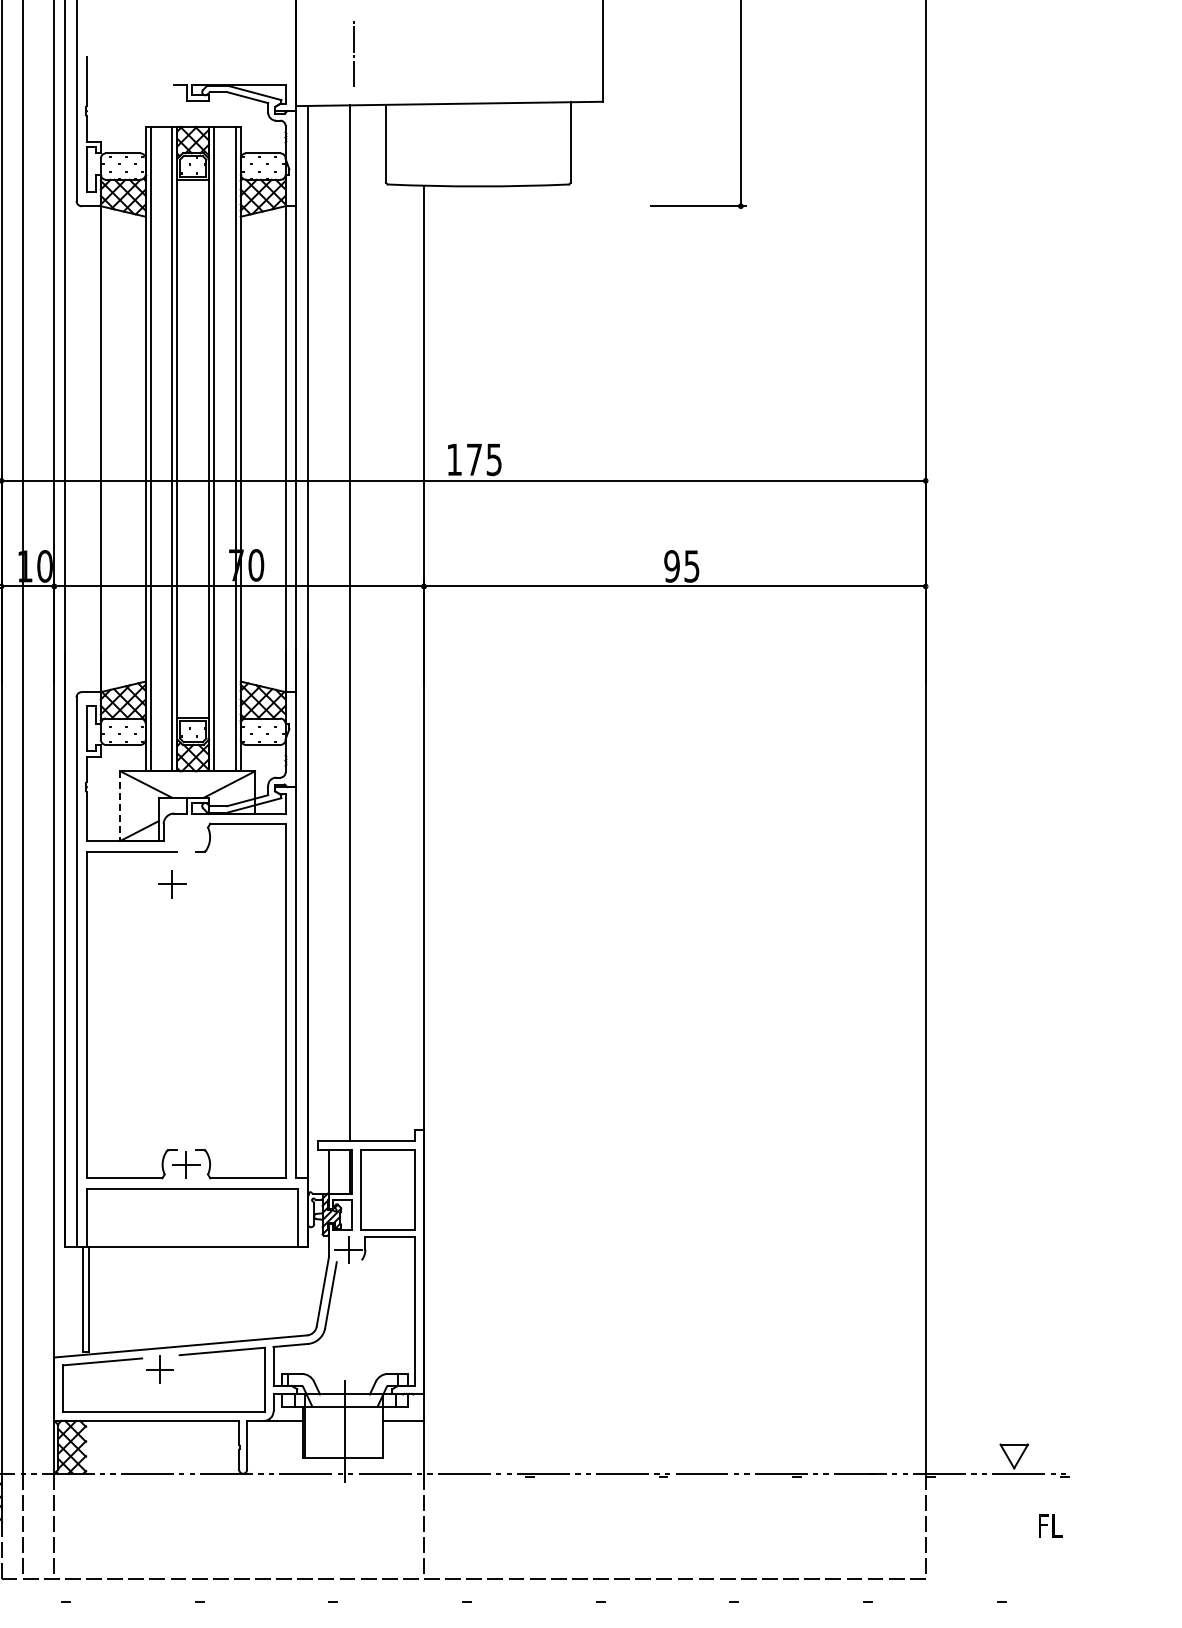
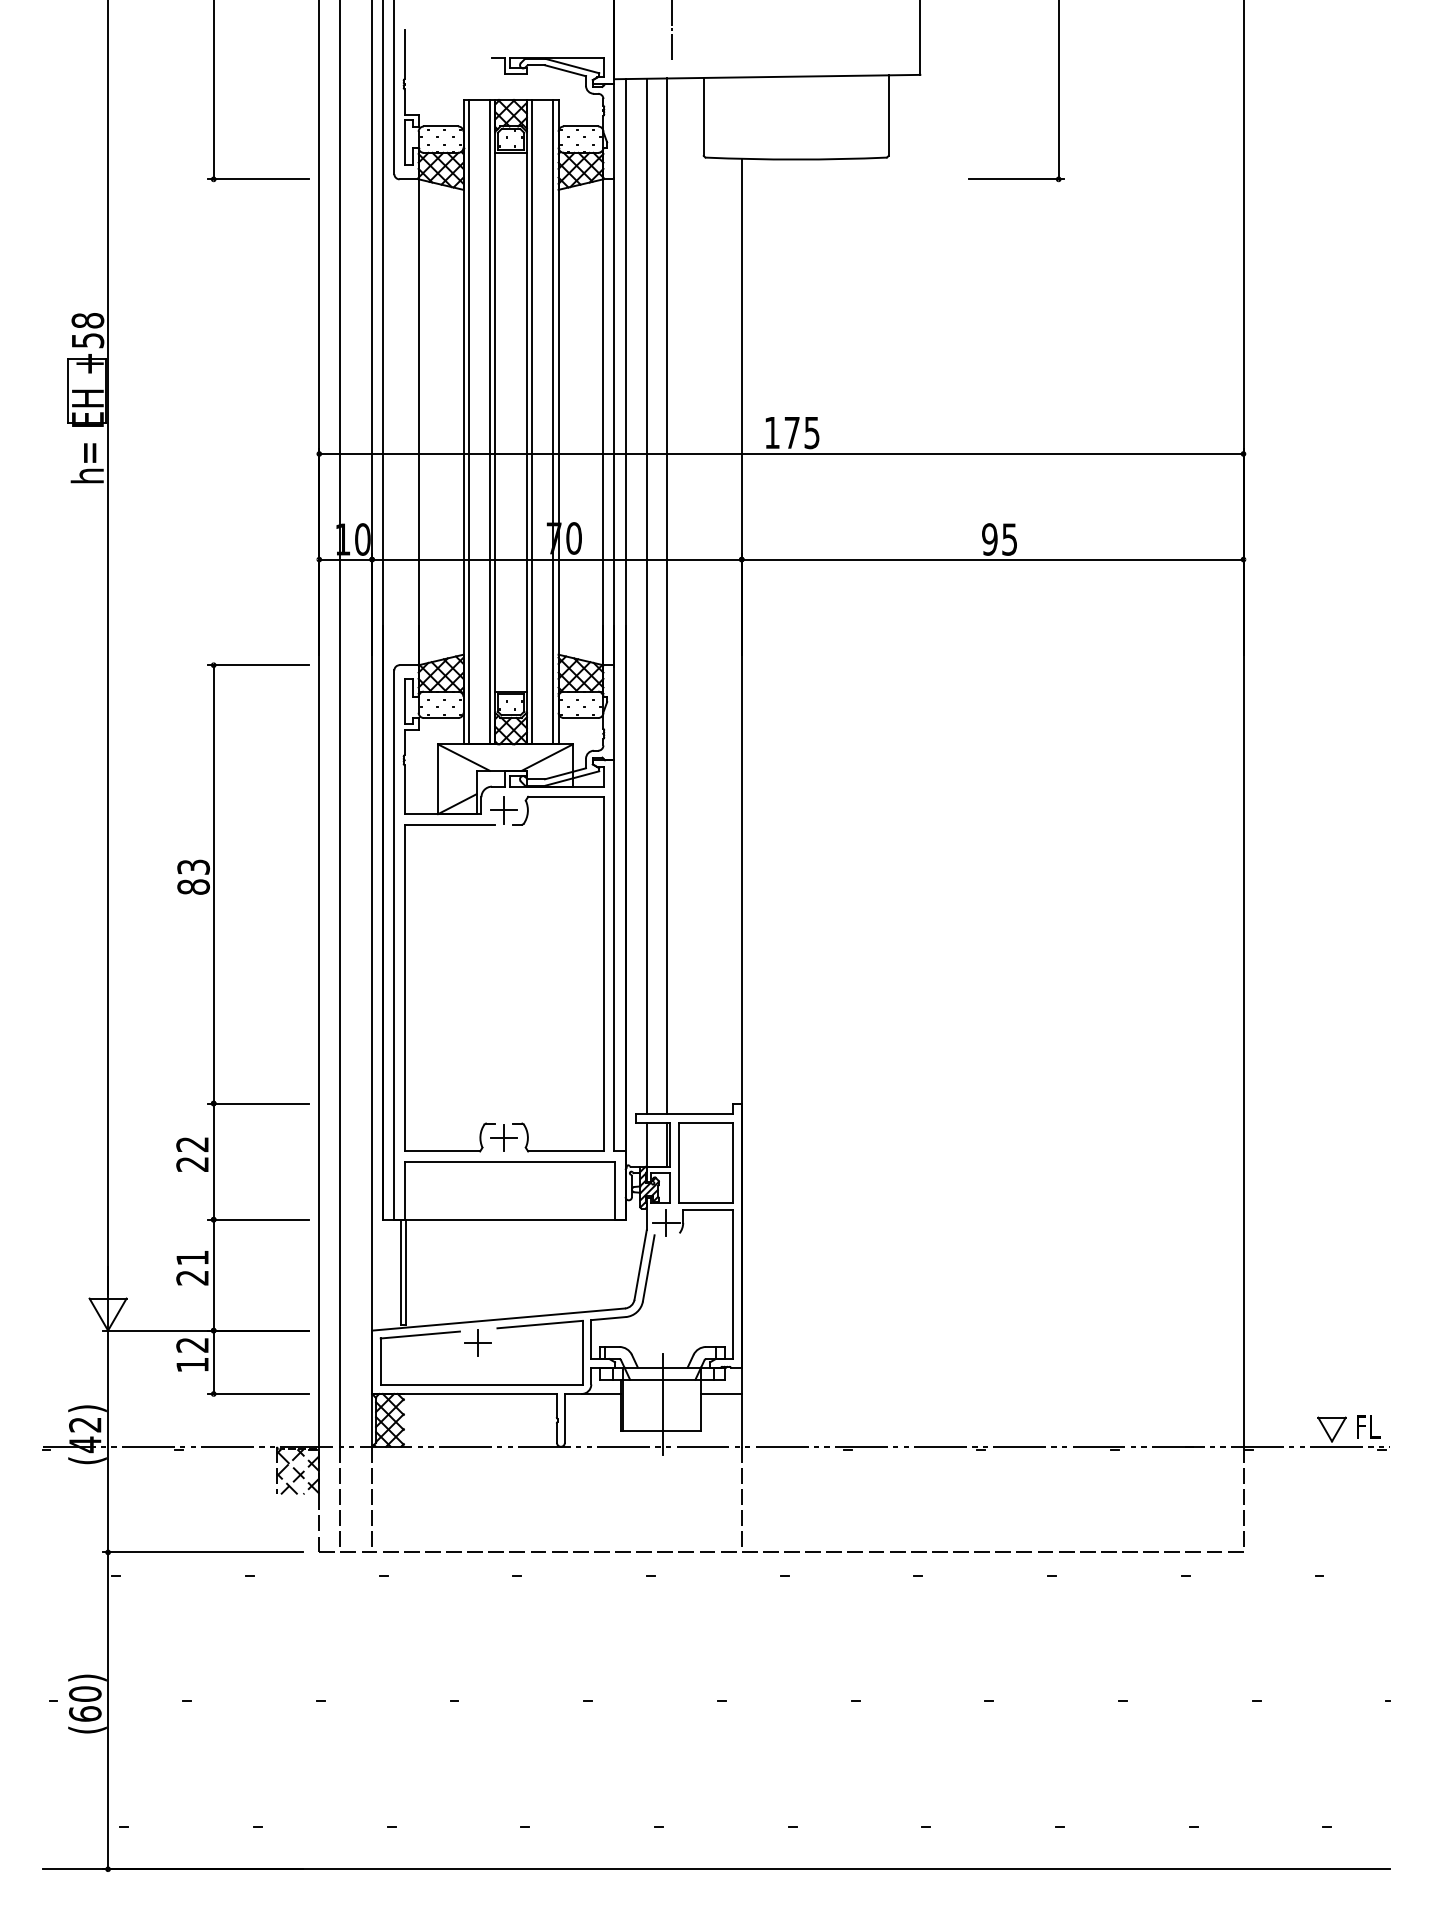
line: (328, 623) -> (646, 596), added
line: (120, 806) -> (438, 779), dashed -> solid
part: (171, 884) -> (503, 810), moved
text: (1050, 1525) -> (1368, 1426), moved

